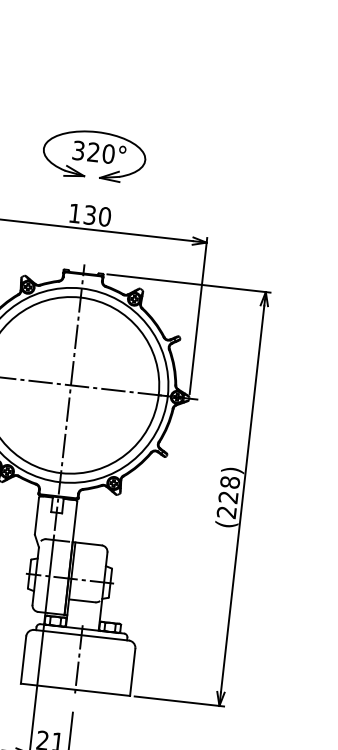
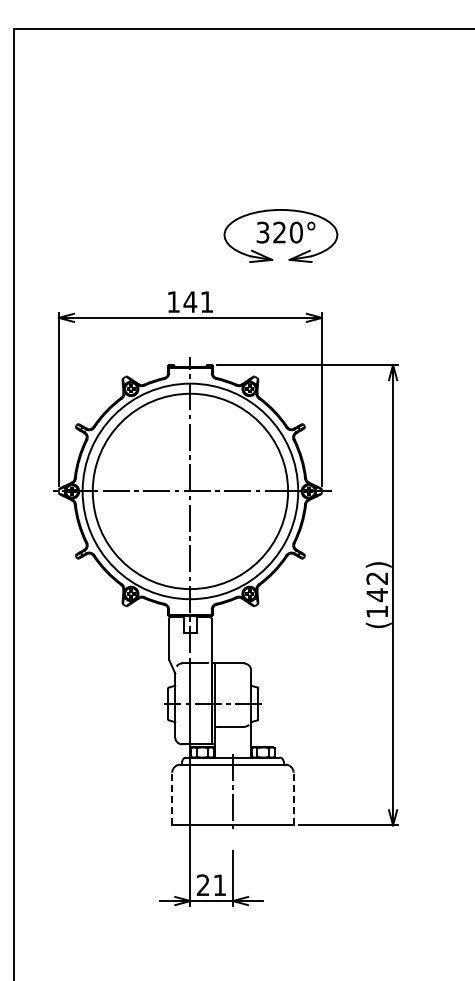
part: (94, 155) -> (280, 235), moved
text: (97, 216) -> (198, 302), 130 -> 141
text: (228, 497) -> (377, 595), (228) -> (142)
line: (23, 659) -> (172, 798), solid -> dashed
line: (132, 671) -> (293, 798), solid -> dashed

